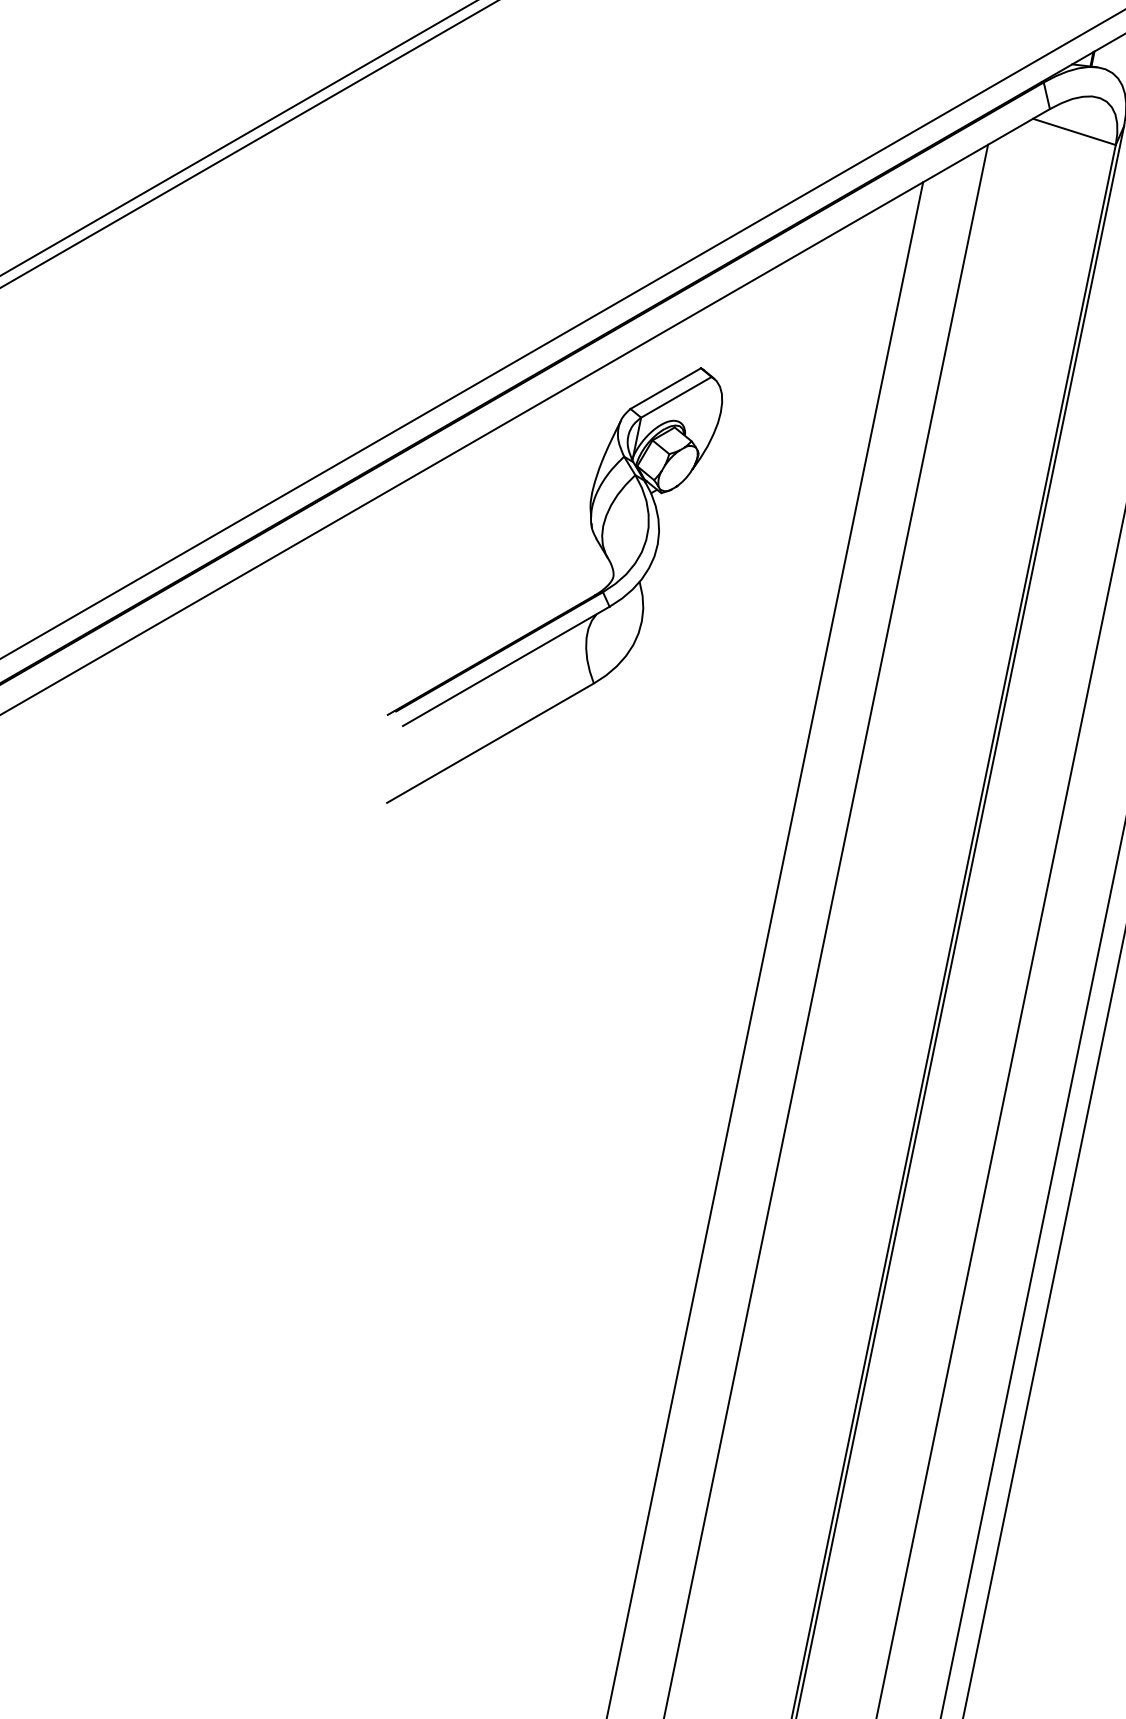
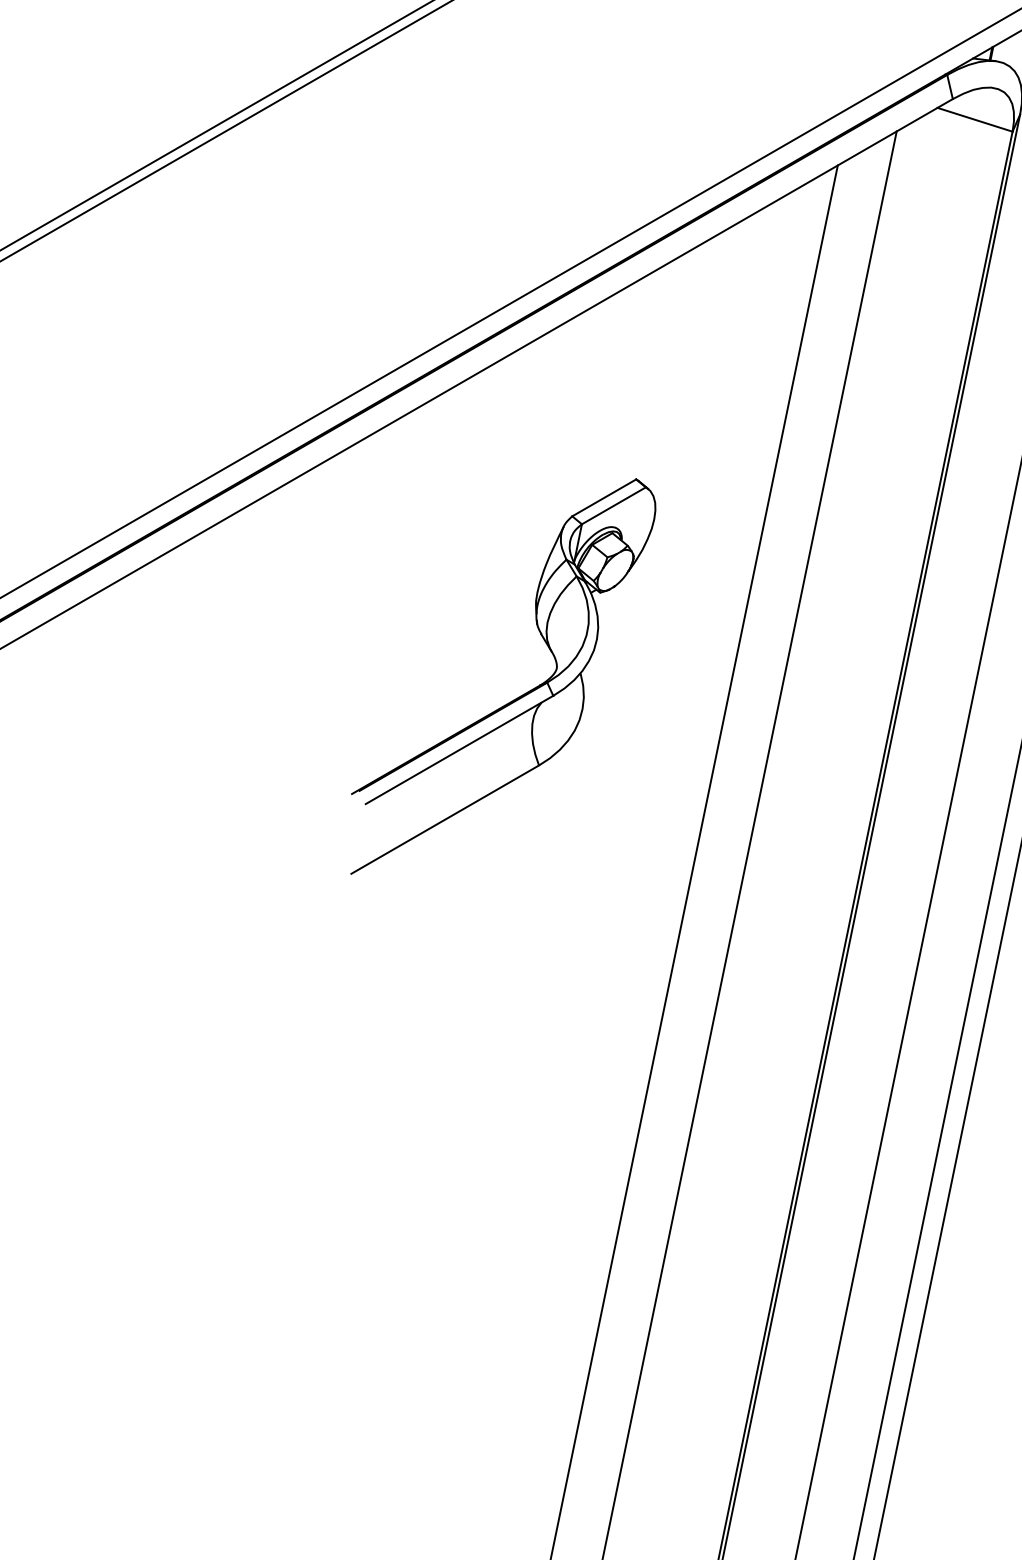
part: (566, 610) -> (514, 699), moved

